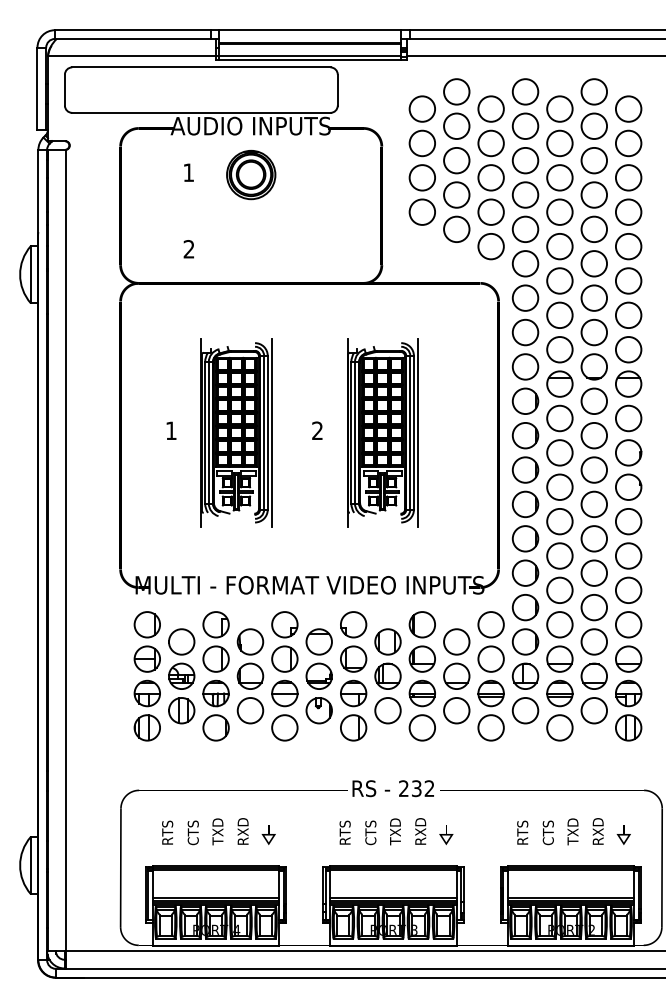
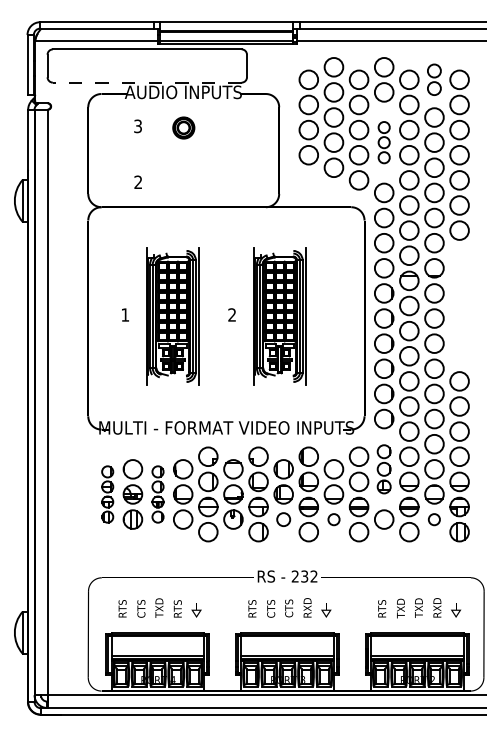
part: (593, 108) -> (433, 79), size x0.7
line: (200, 112) -> (146, 82), solid -> dashed
text: (188, 172) -> (137, 126), 1 -> 3
part: (251, 174) -> (183, 127), size x0.6
part: (525, 194) -> (384, 142), size x0.6
part: (628, 418) -> (459, 306), removed
part: (525, 641) -> (384, 468), size x0.7
part: (146, 676) -> (107, 494), size x0.6
part: (215, 676) -> (157, 494), size x0.6
circle: (387, 710) -> (283, 519), size x0.7
circle: (456, 710) -> (333, 519), size x0.6
circle: (593, 710) -> (433, 519), size x0.6
text: (242, 827) -> (177, 604), RXD -> RTS
text: (395, 831) -> (289, 607), TXD -> CTS
text: (547, 832) -> (400, 608), CTS -> TXD

